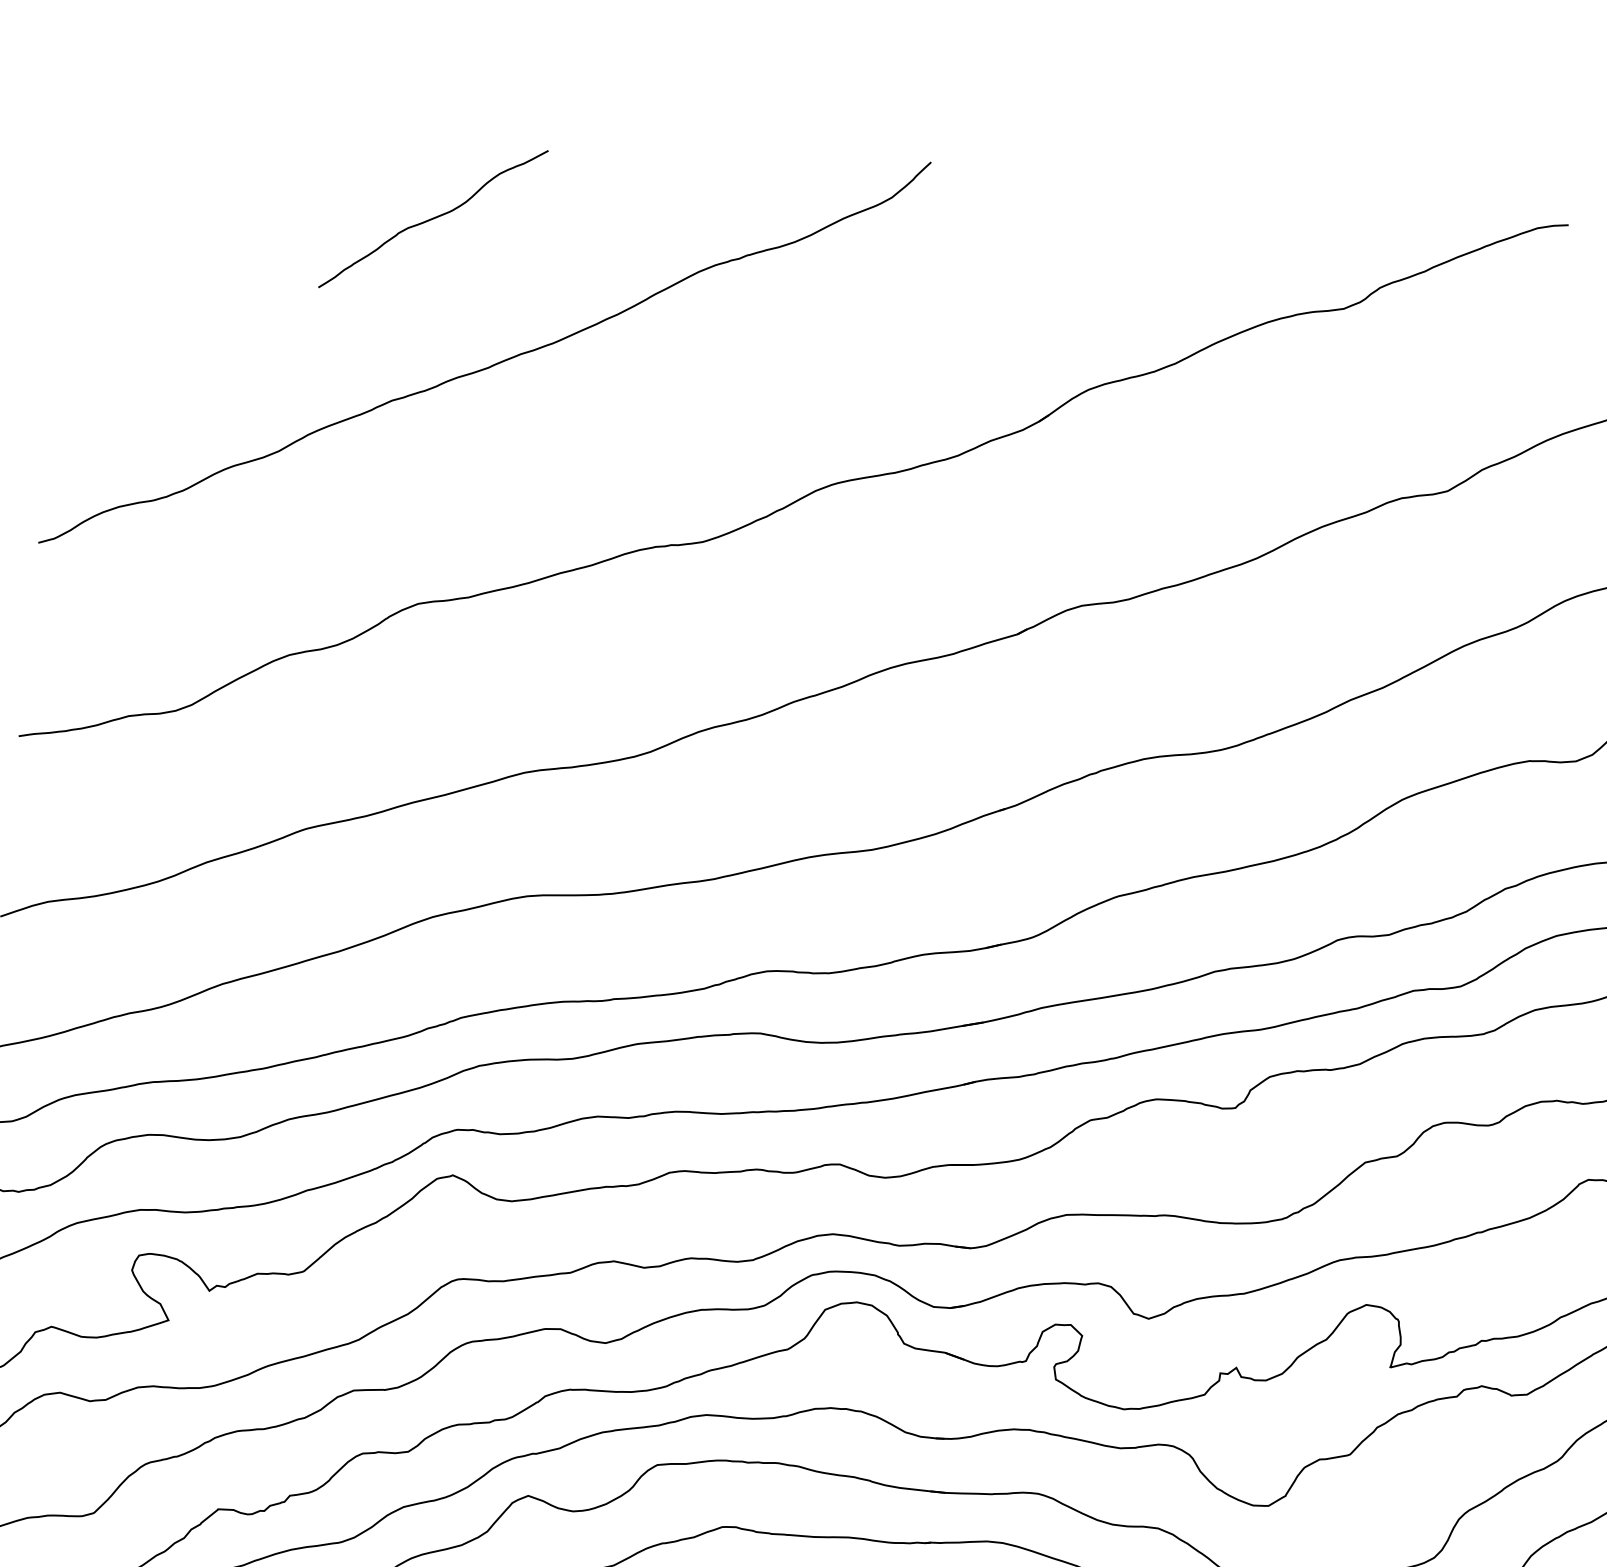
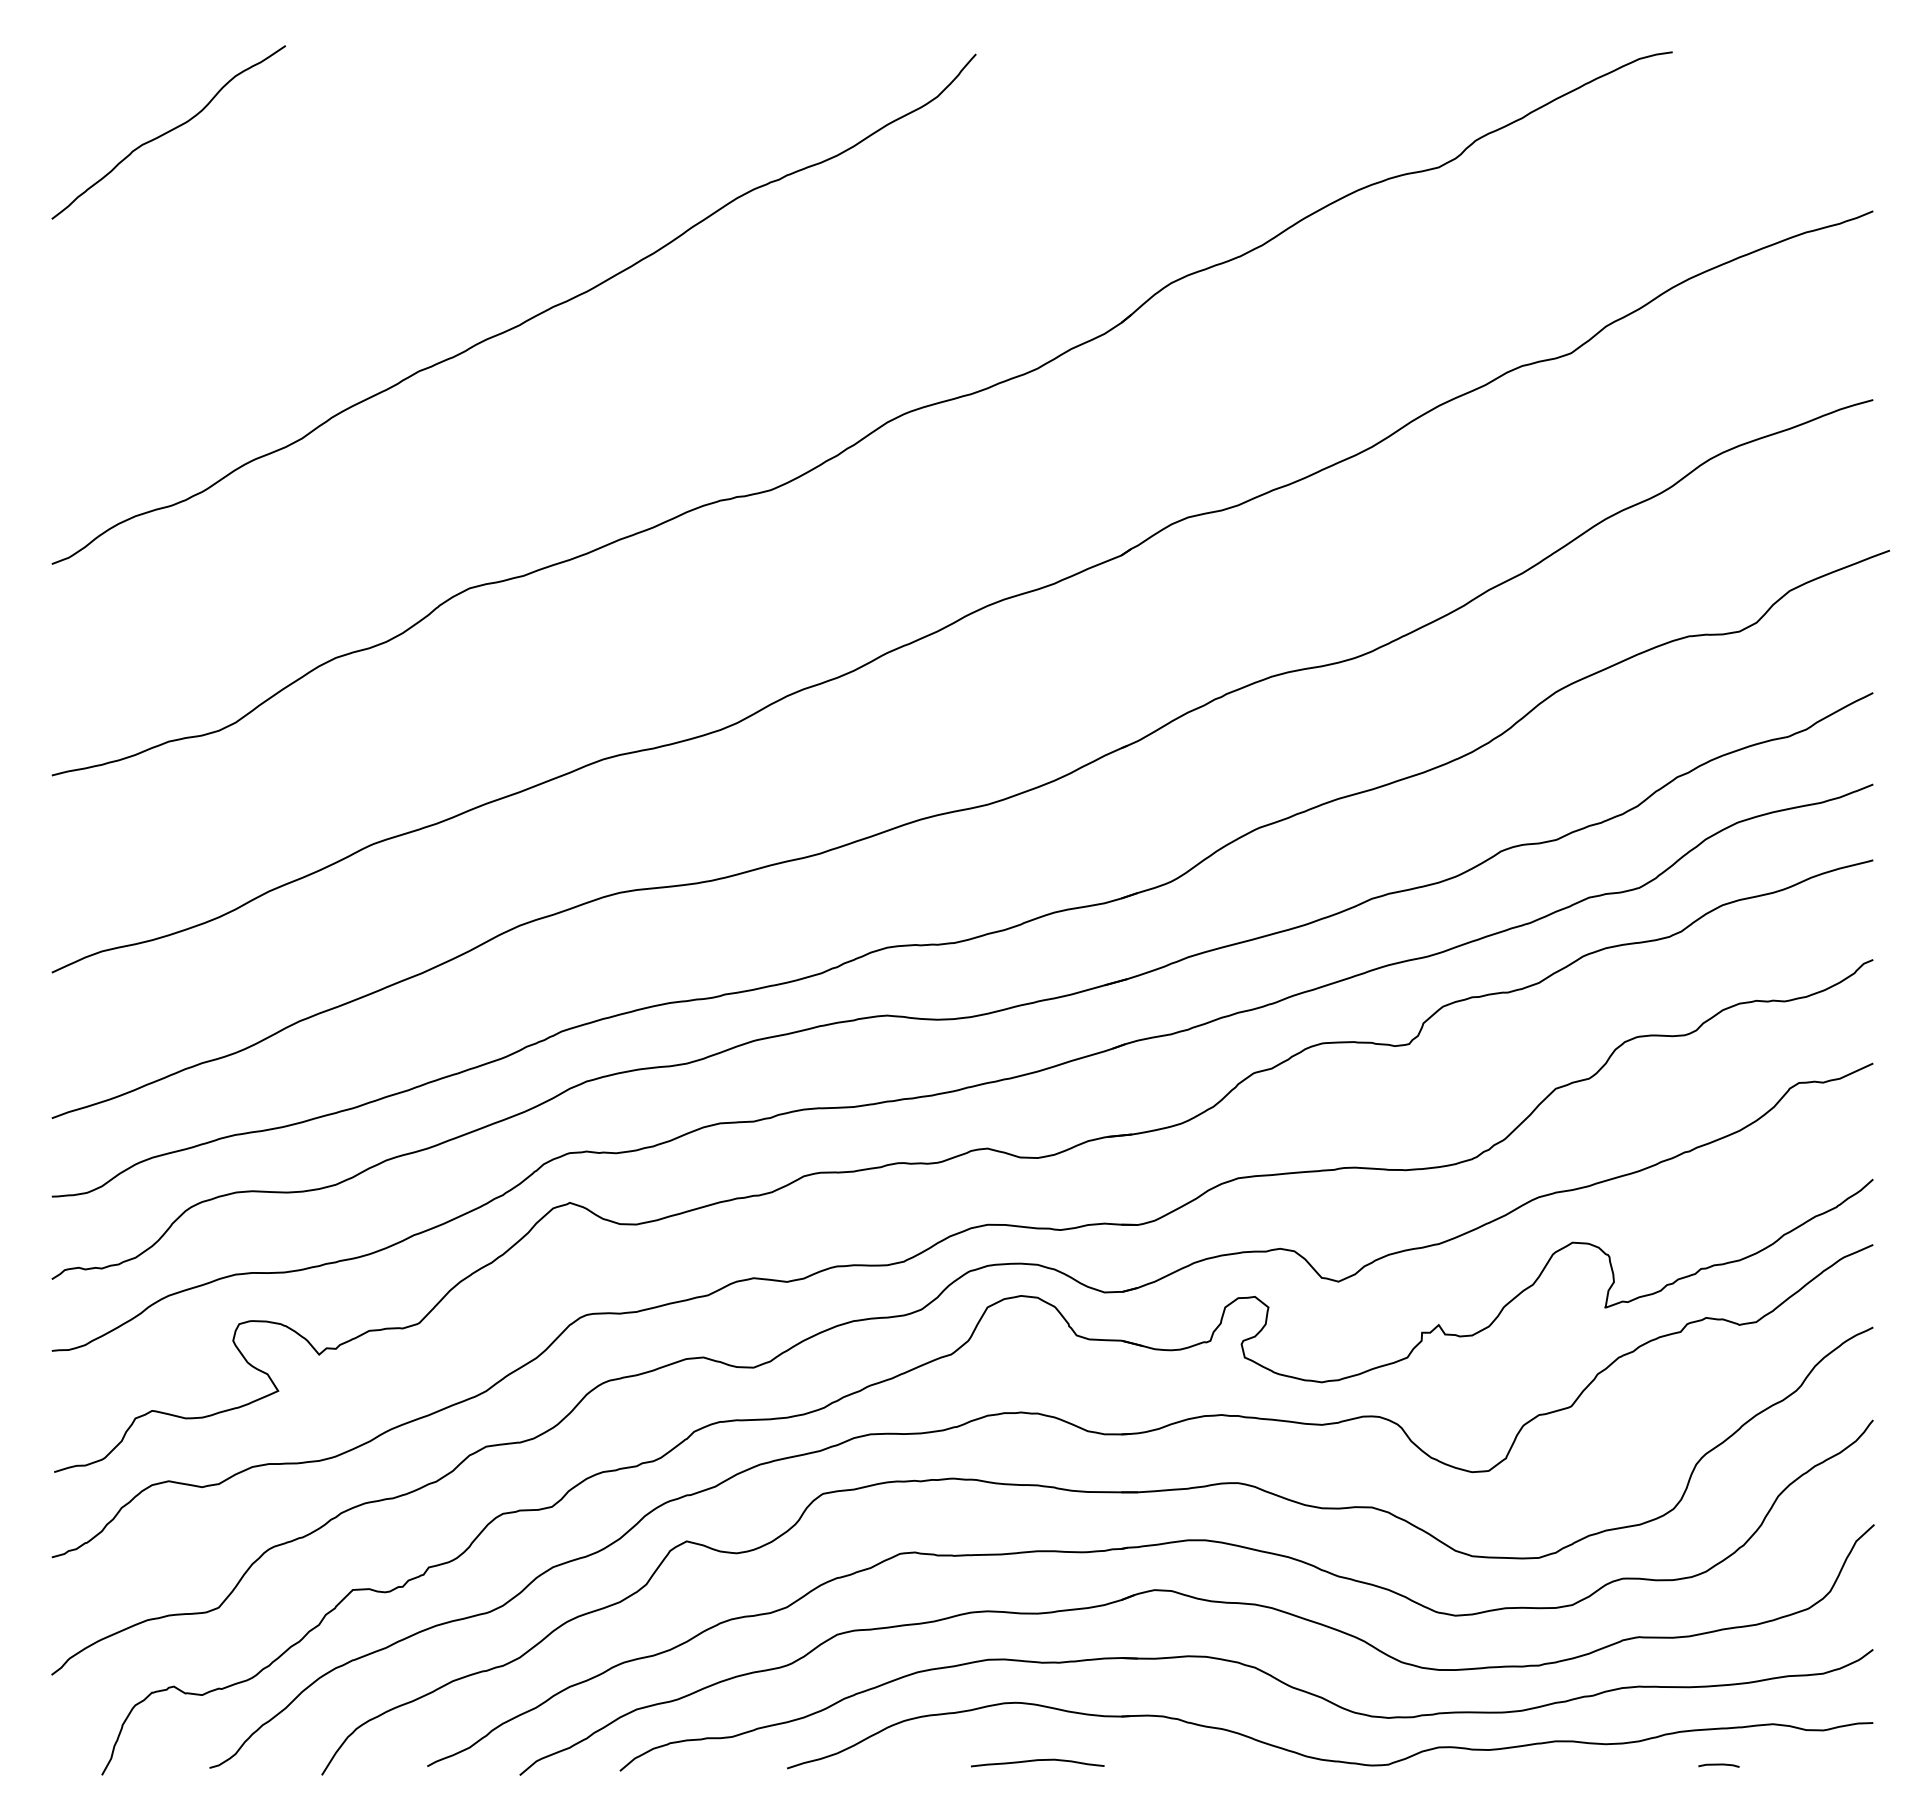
curve: (433, 219) -> (168, 132), moved

